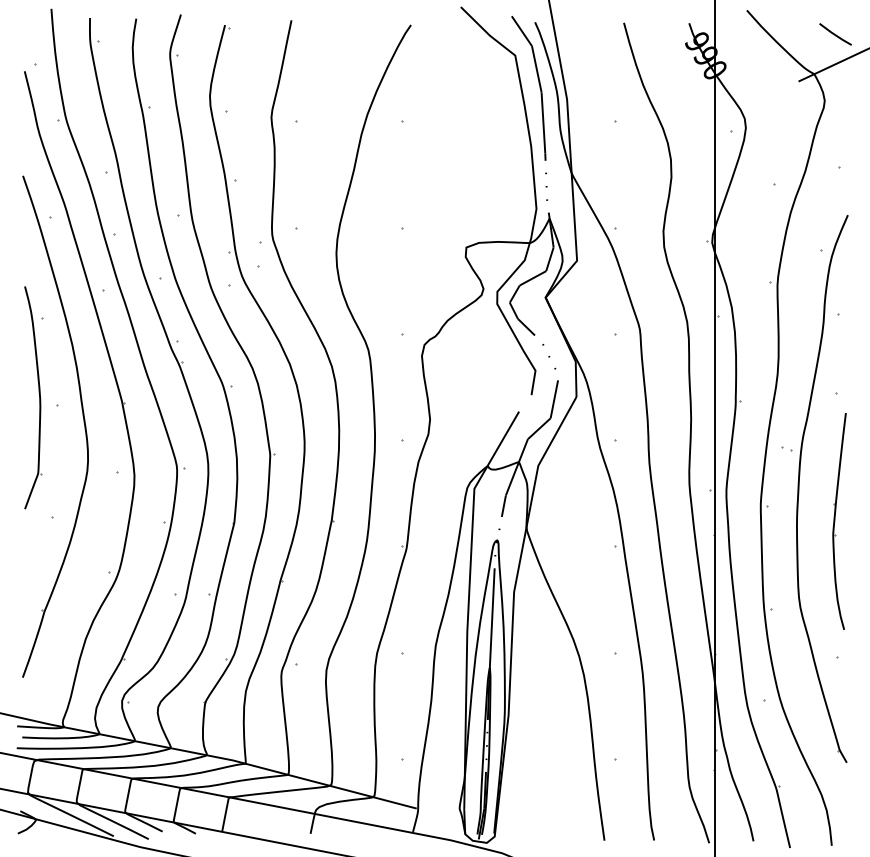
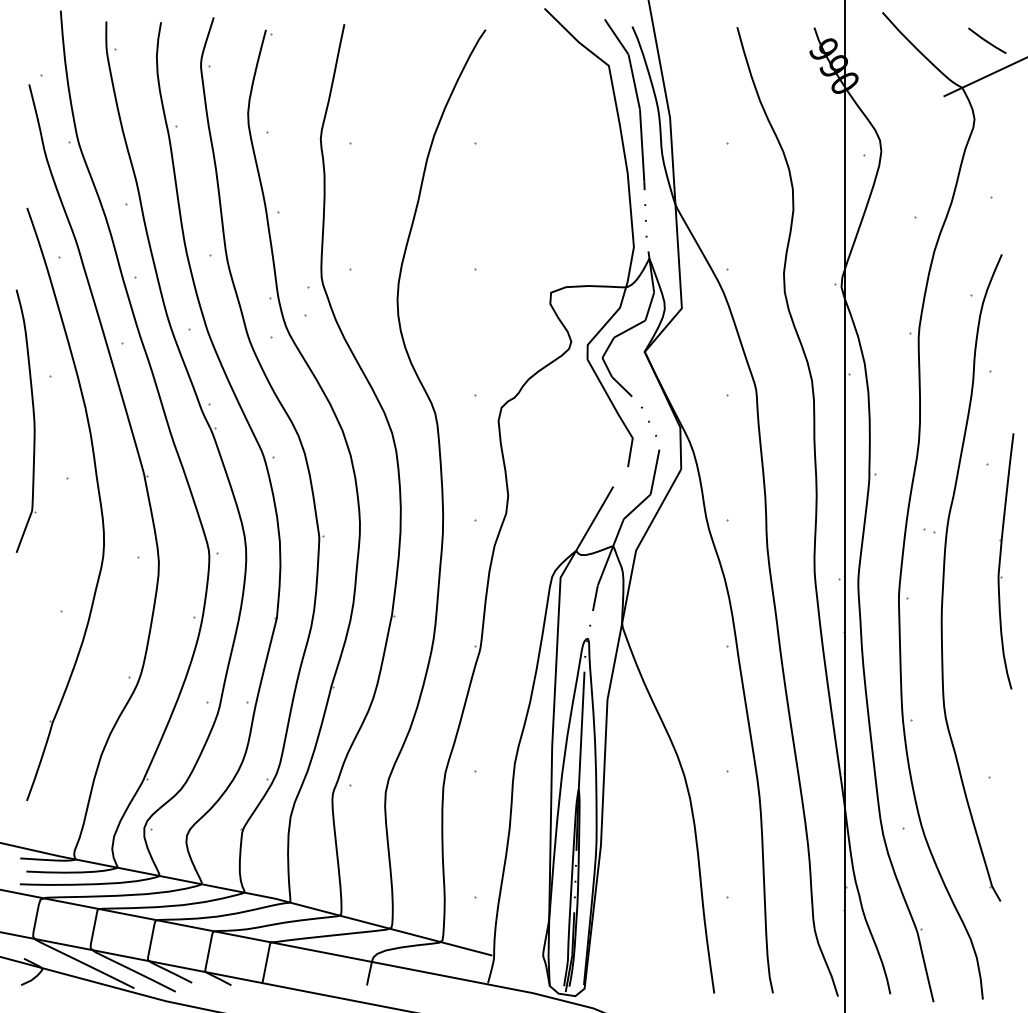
part: (39, 397) -> (33, 420), moved
part: (839, 521) -> (1005, 561), moved

